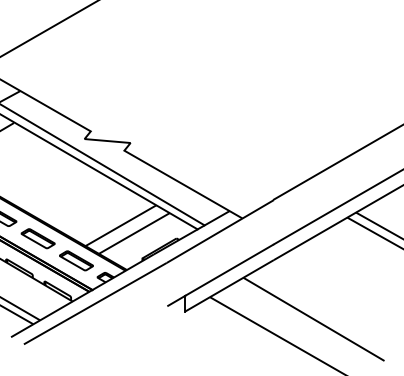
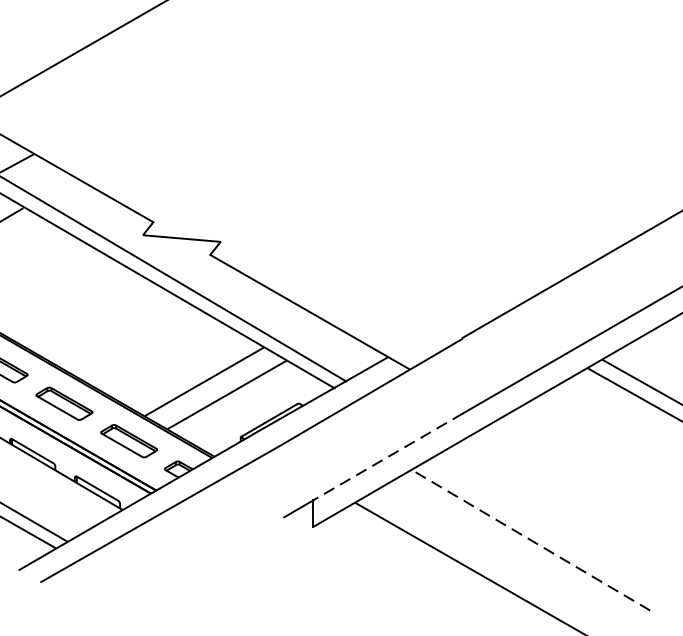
line: (229, 270) -> (388, 457), solid -> dashed
line: (313, 319) -> (530, 540), solid -> dashed

